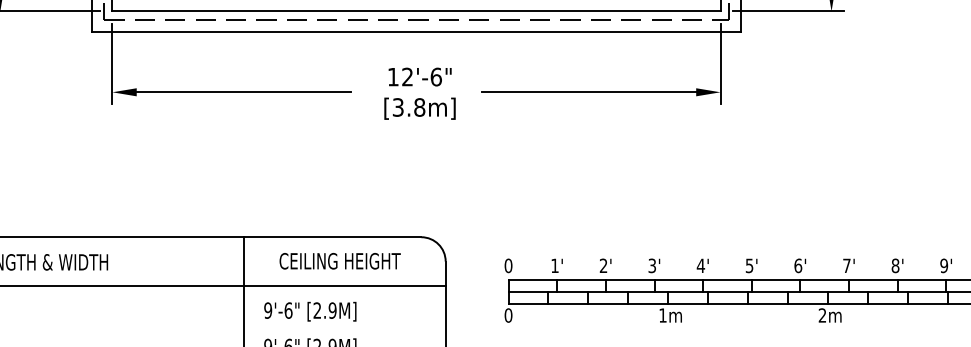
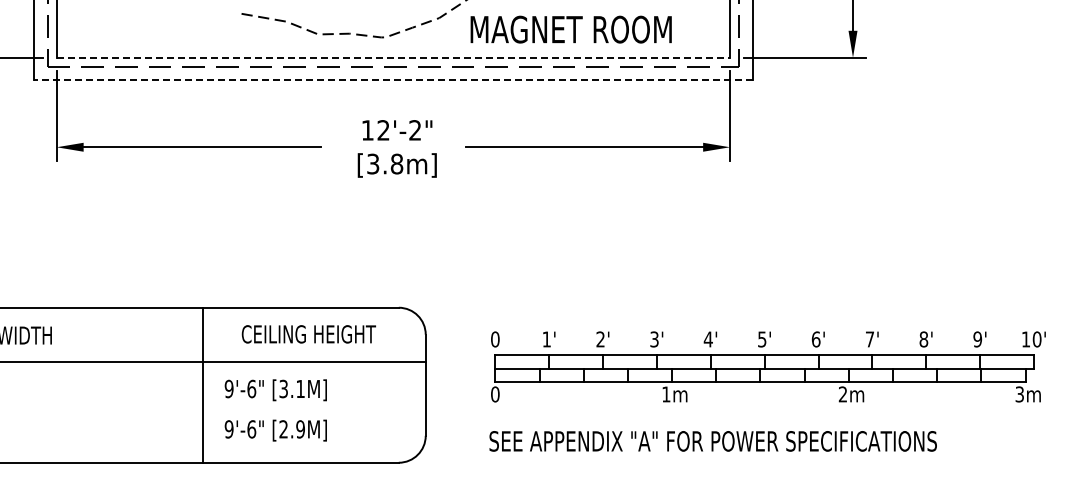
line: (416, 11) -> (393, 57), solid -> dashed
line: (415, 32) -> (392, 80), solid -> dashed
text: (436, 77) -> (415, 130), 12'-6" -> 12'-2"
text: (324, 310) -> (291, 388), [2.9M] -> [3.1M]

